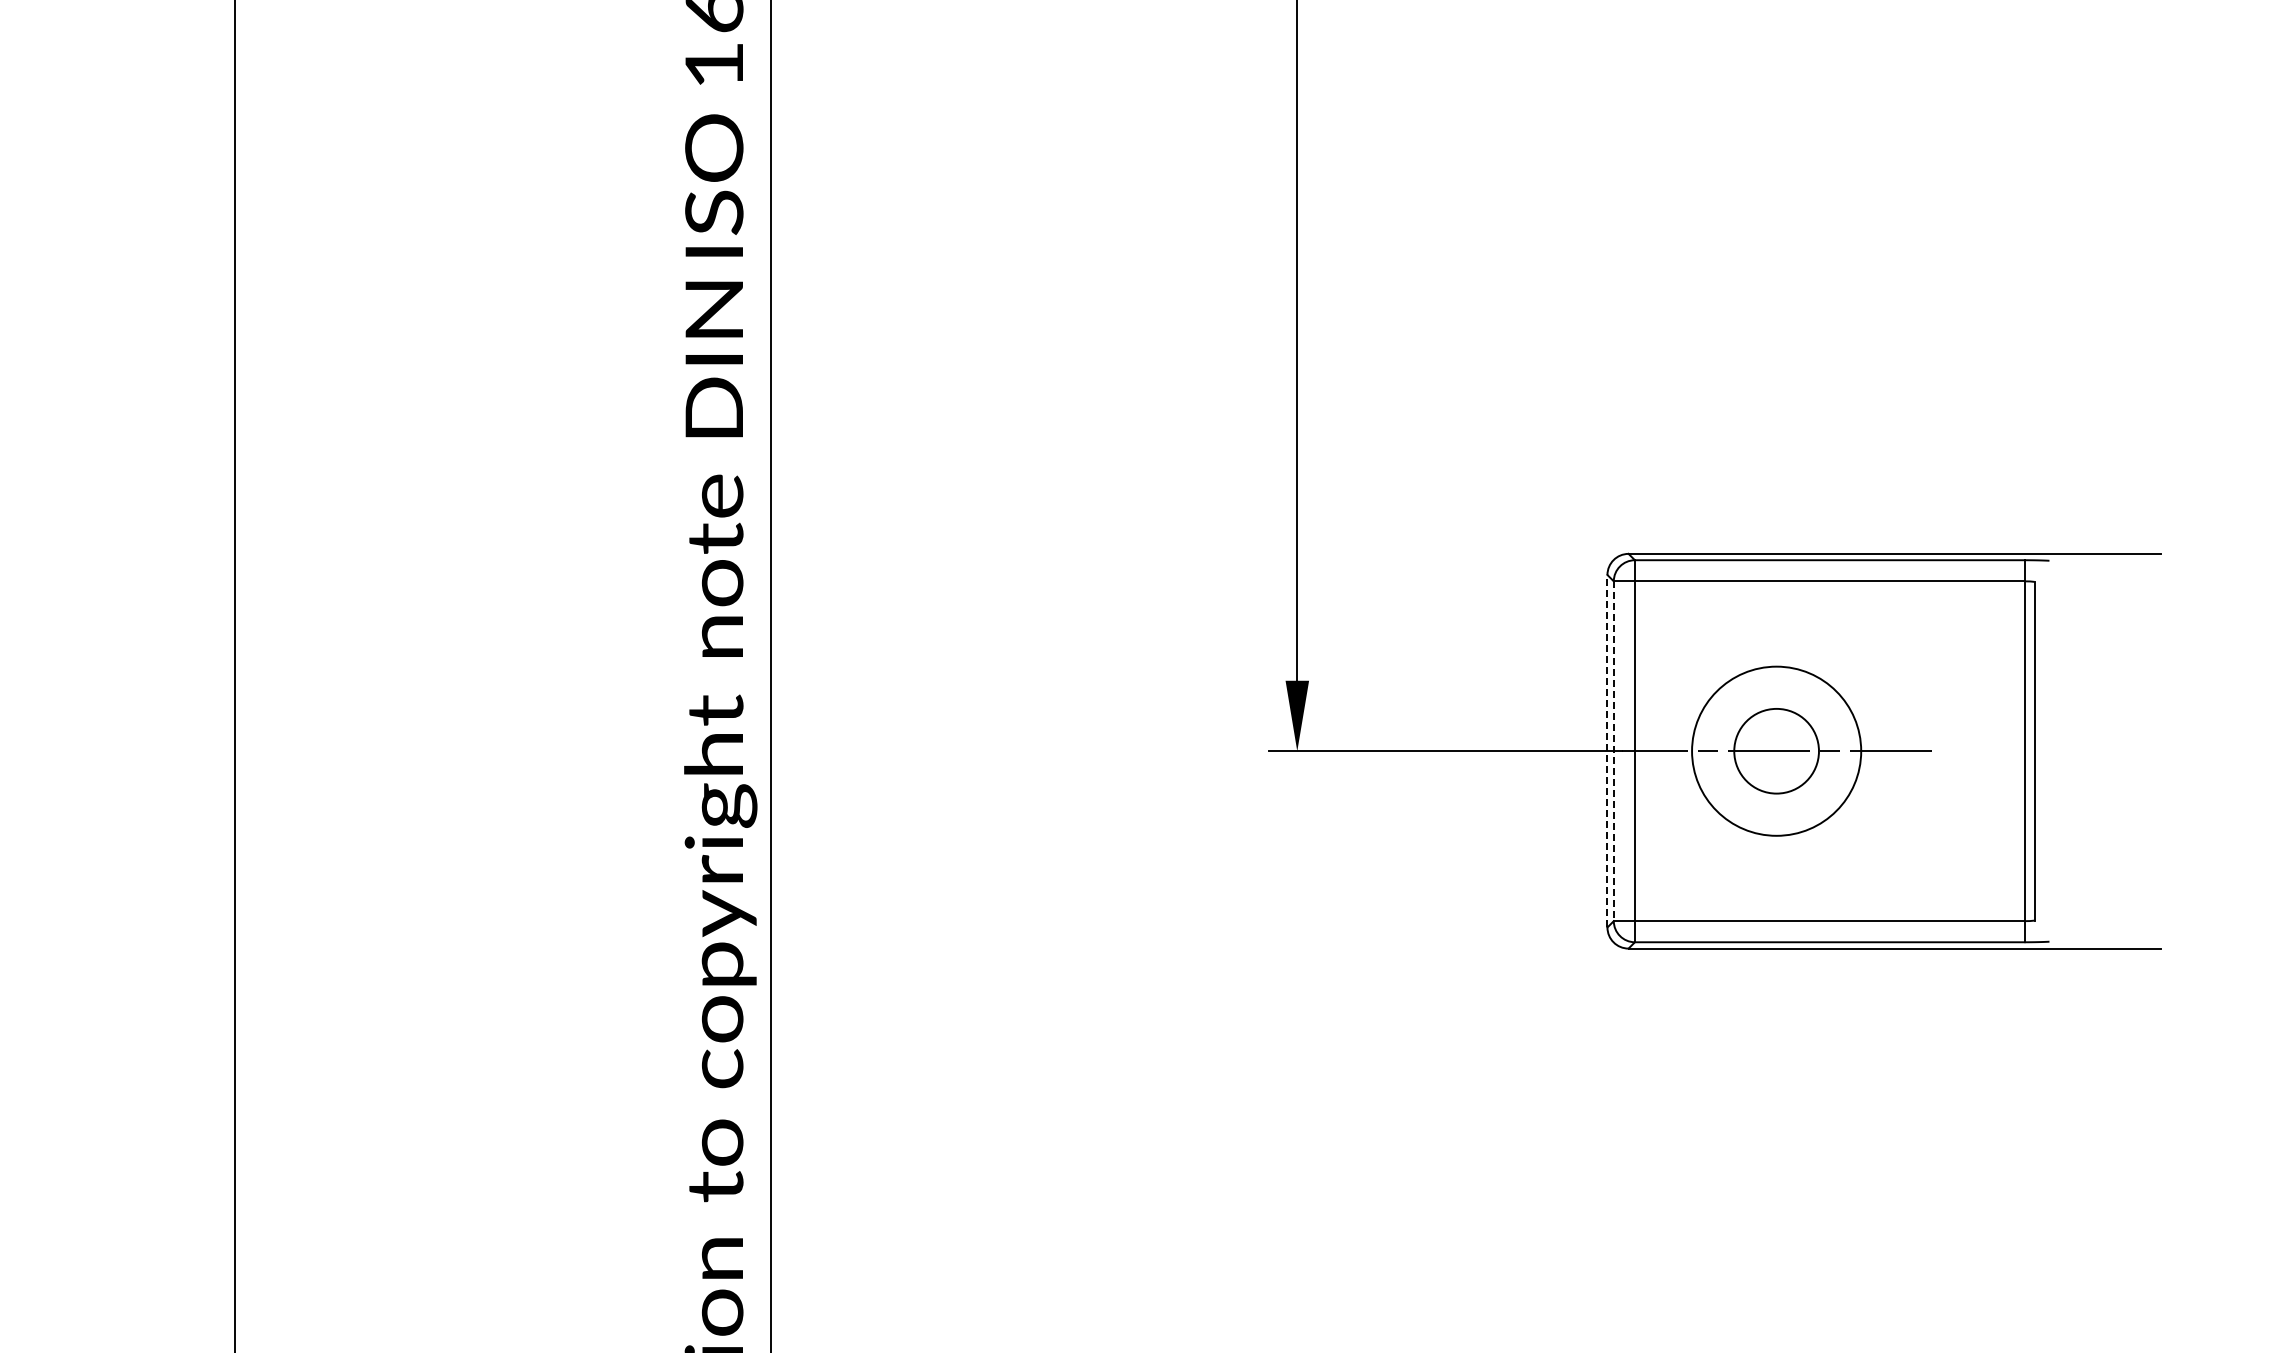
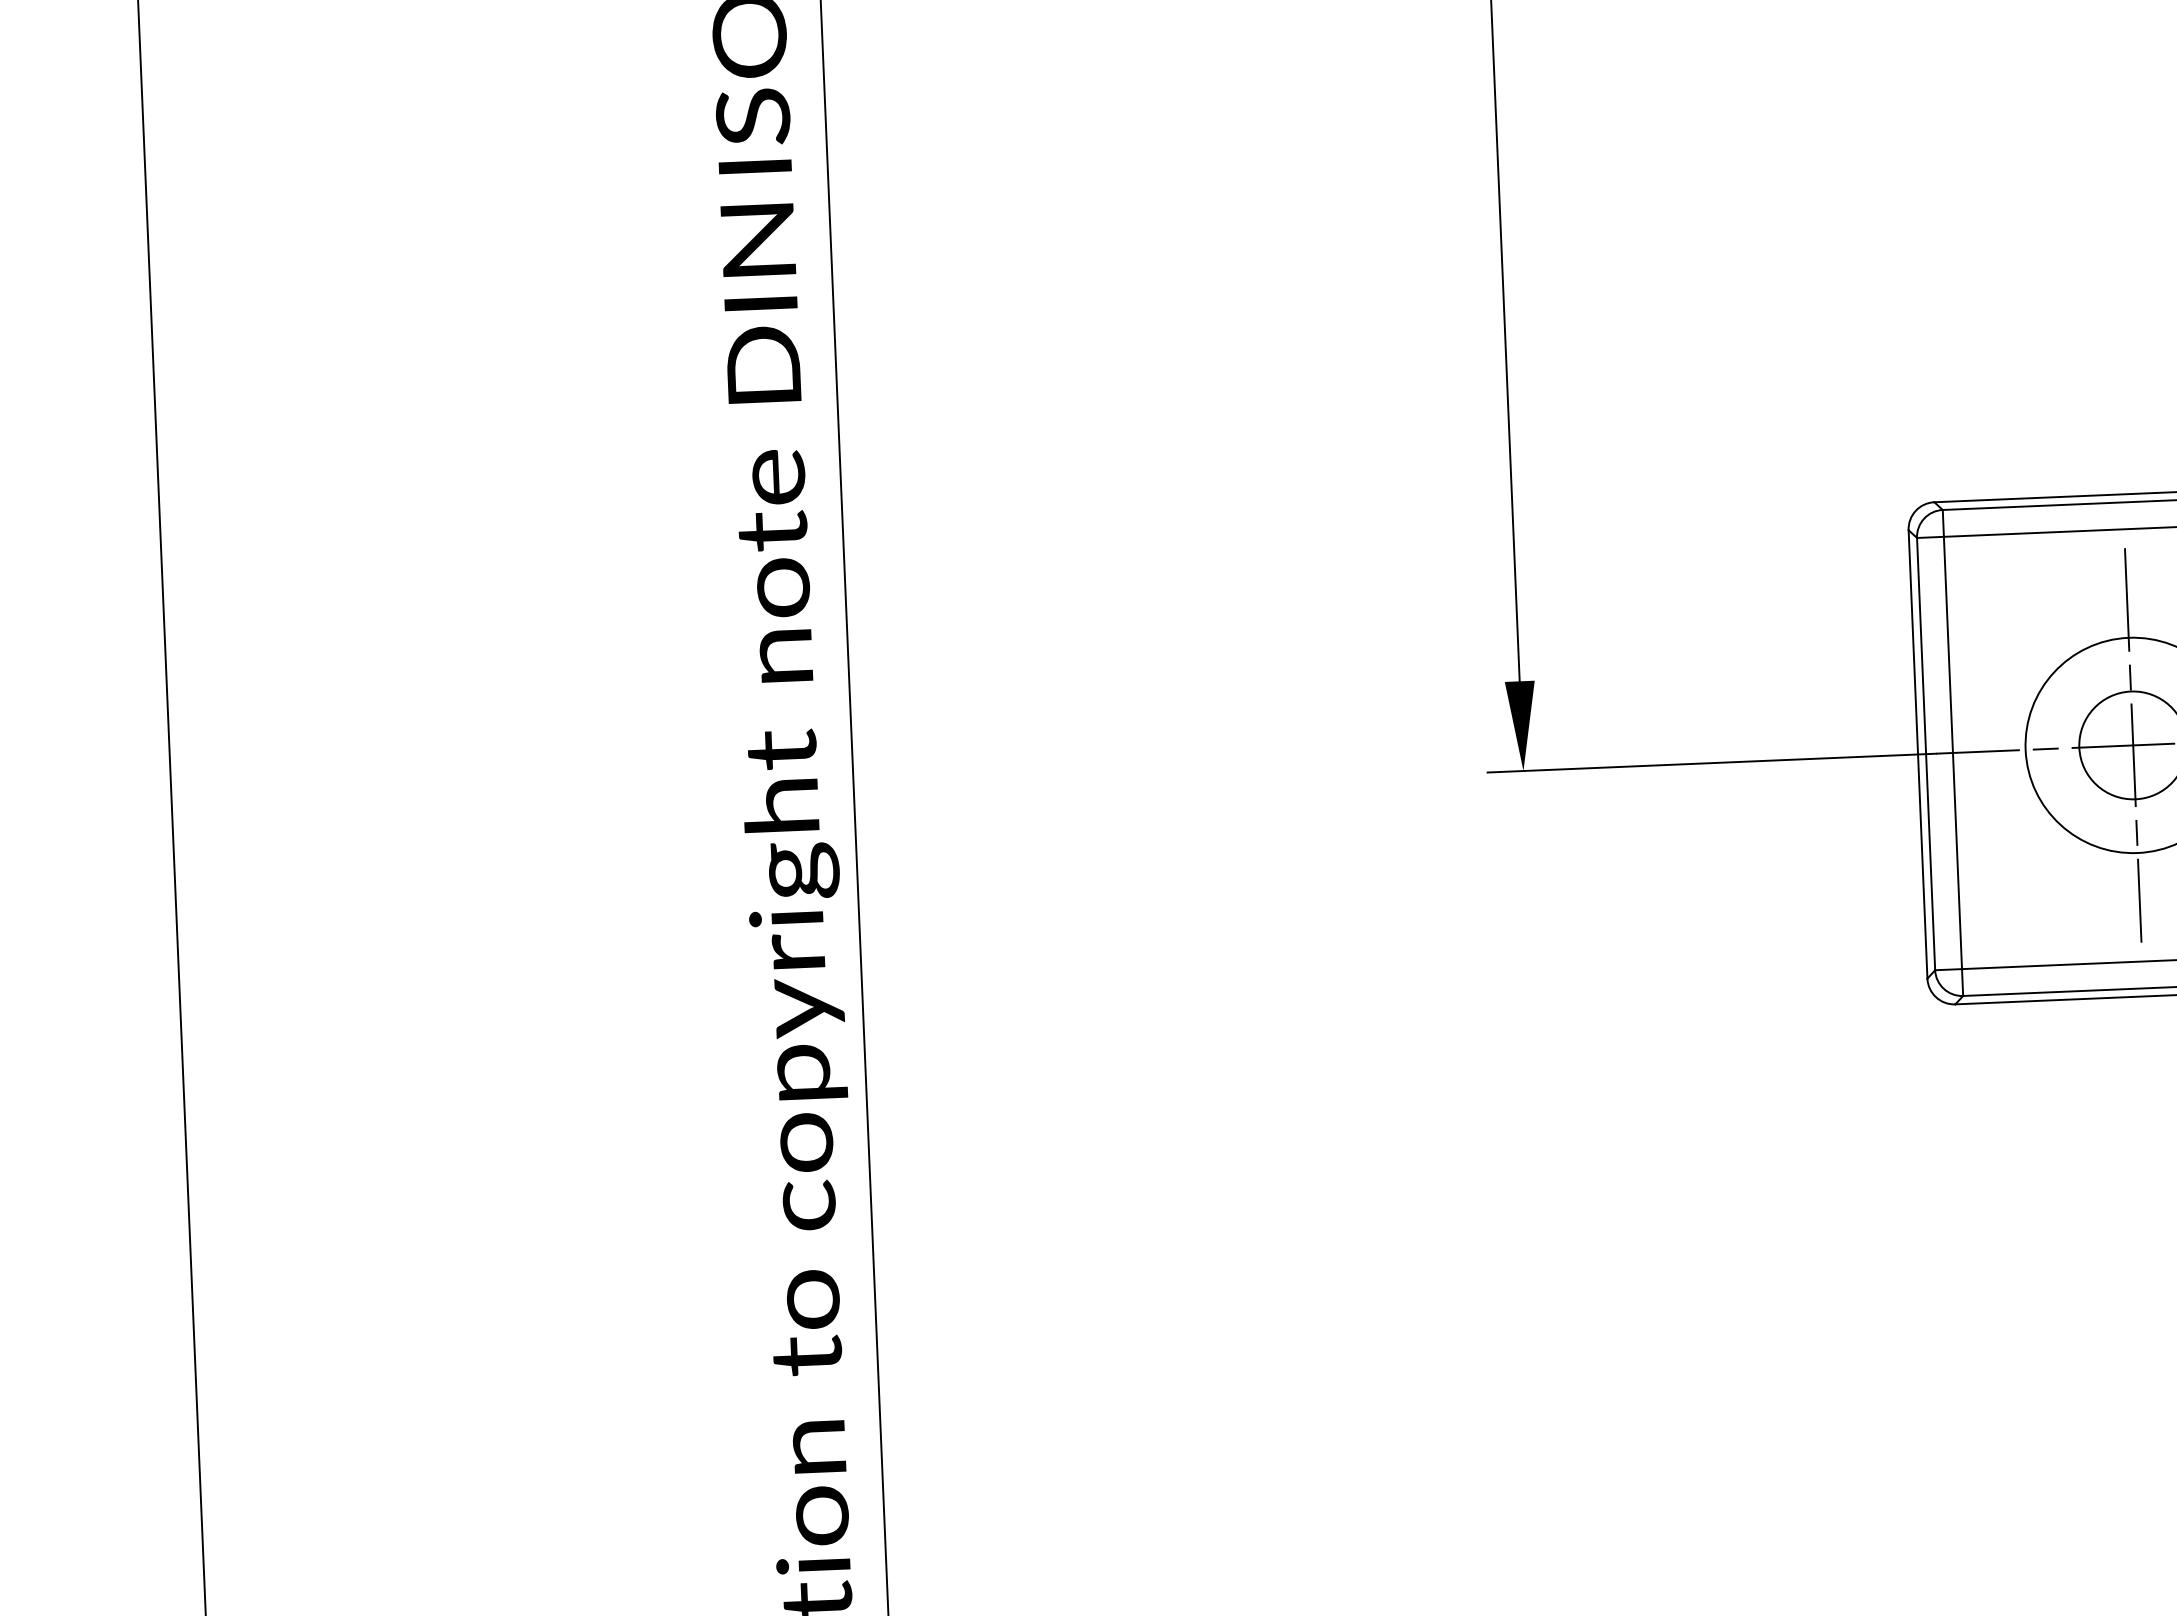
line: (1607, 750) -> (1918, 753), dashed -> solid
line: (1613, 751) -> (1925, 754), dashed -> solid
line: (1776, 751) -> (2133, 745), added

